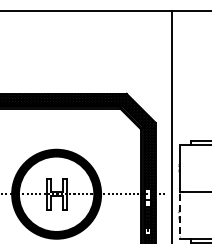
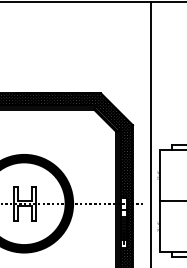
line: (180, 215) -> (160, 227), dashed -> solid

